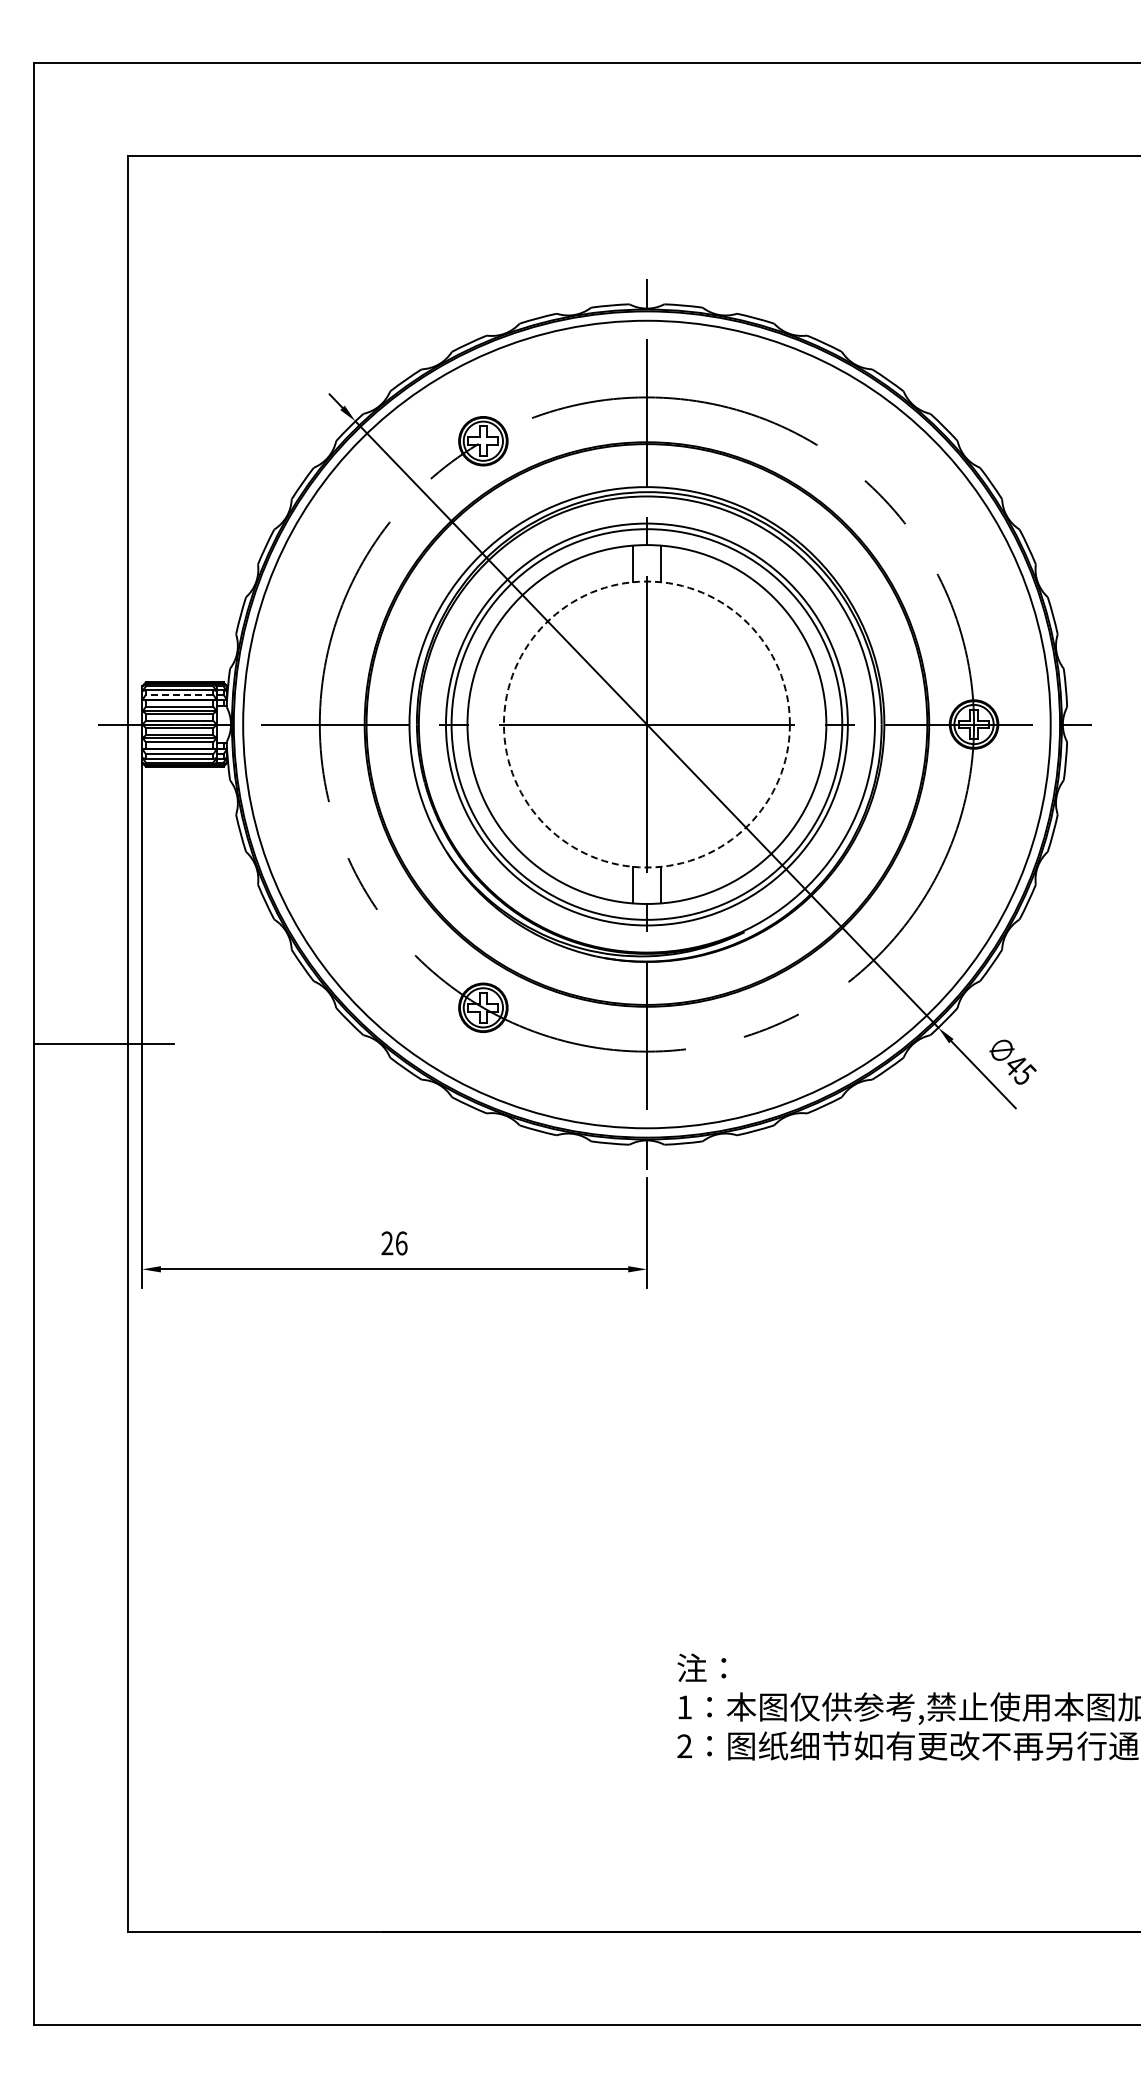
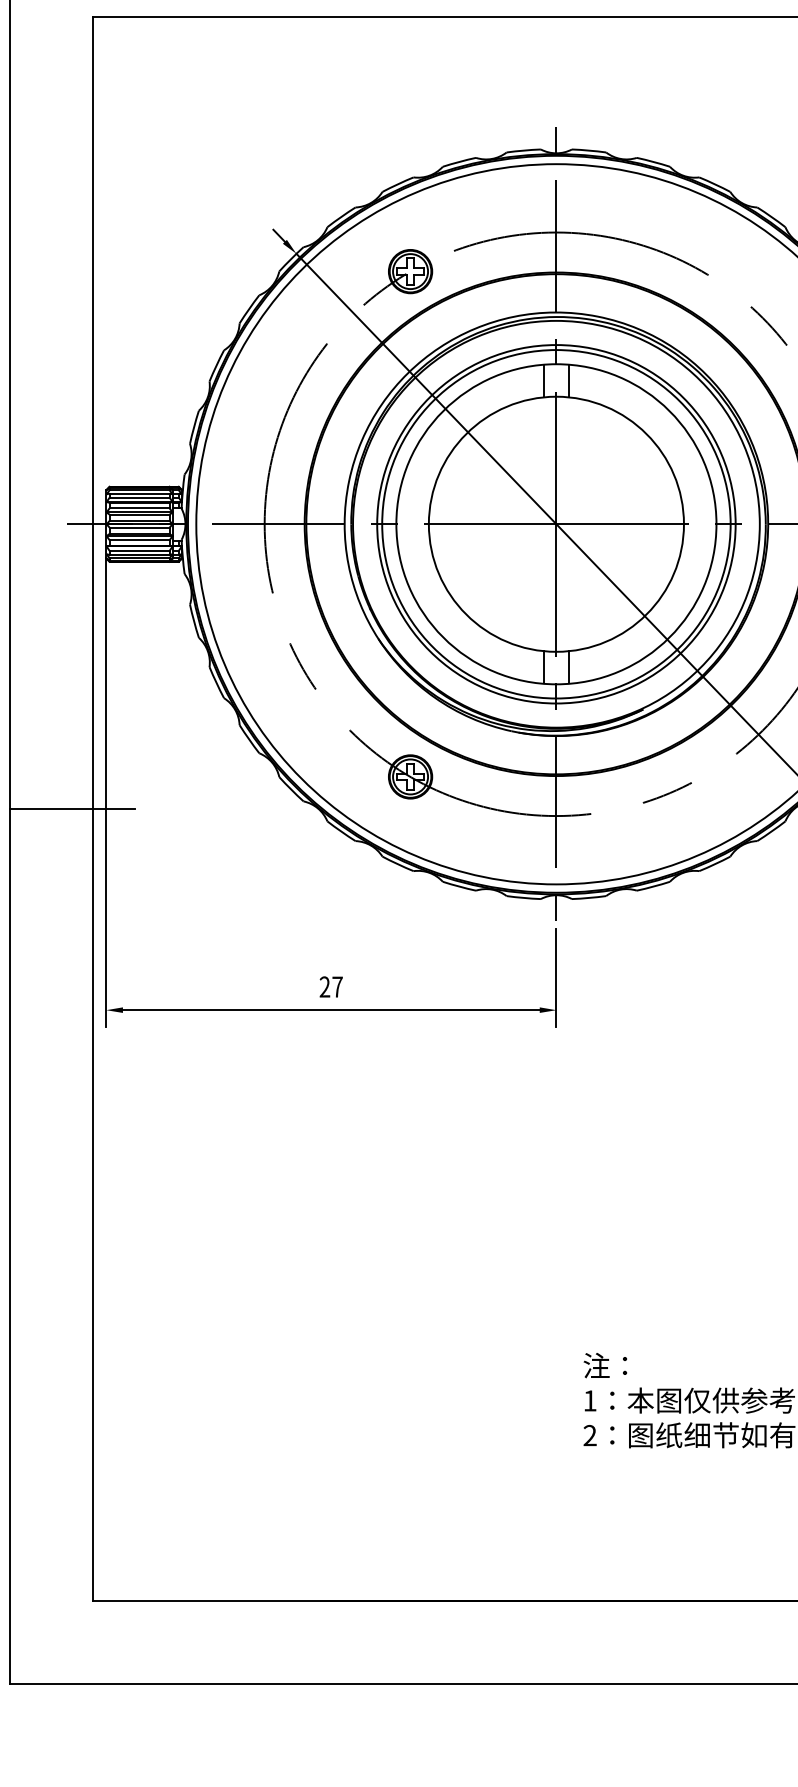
line: (179, 694) -> (139, 497), dashed -> solid
circle: (646, 724) -> (556, 524), dashed -> solid
text: (401, 1243) -> (337, 987), 26 -> 27

